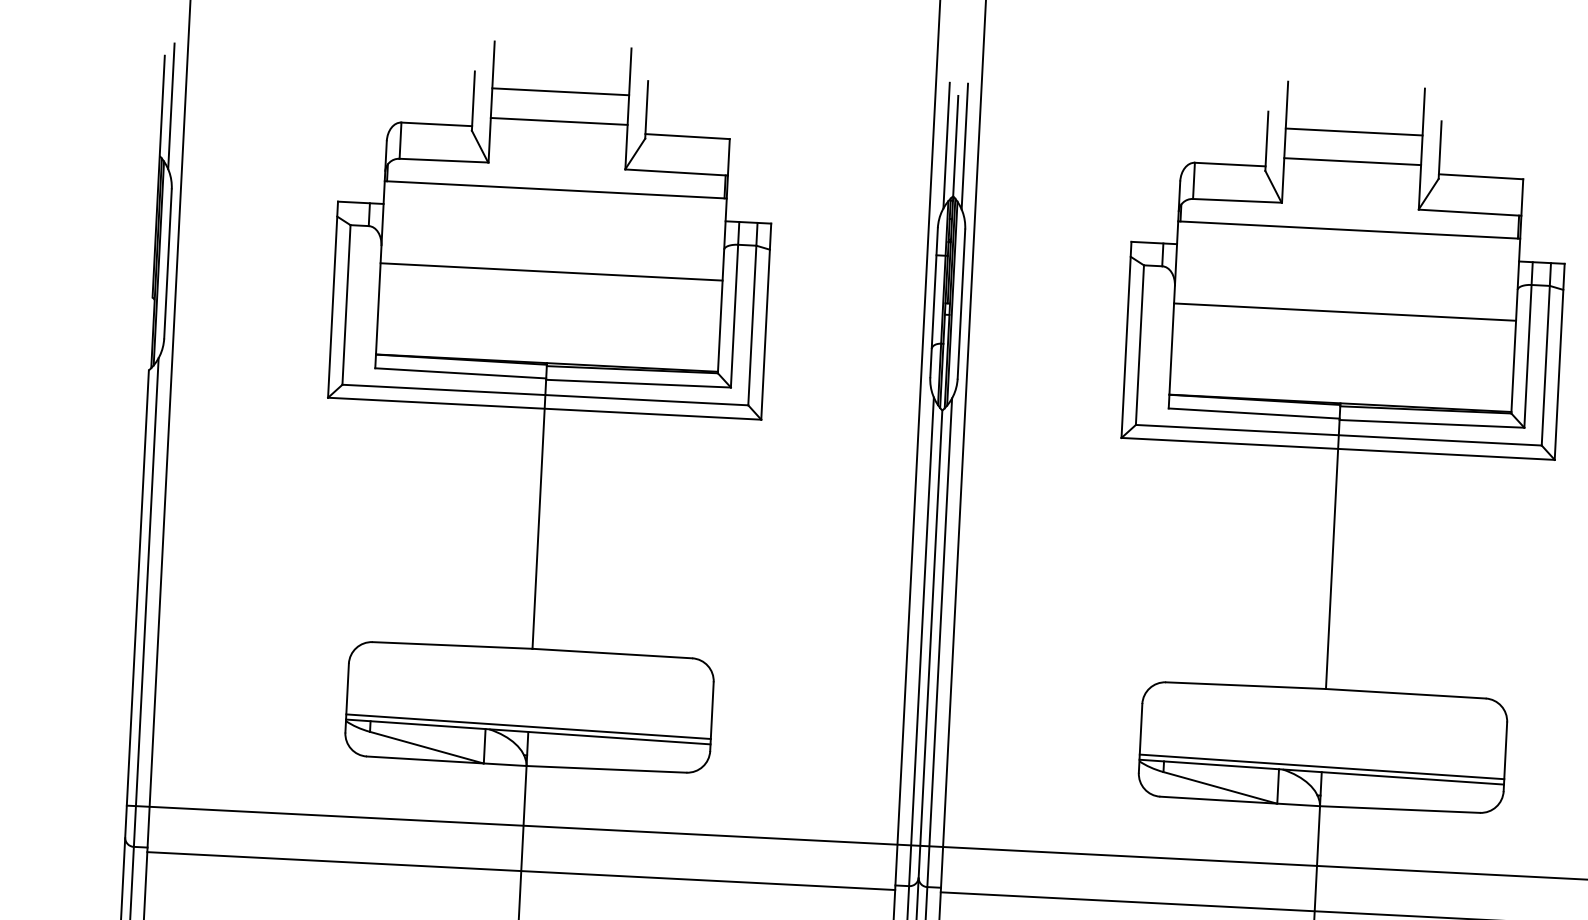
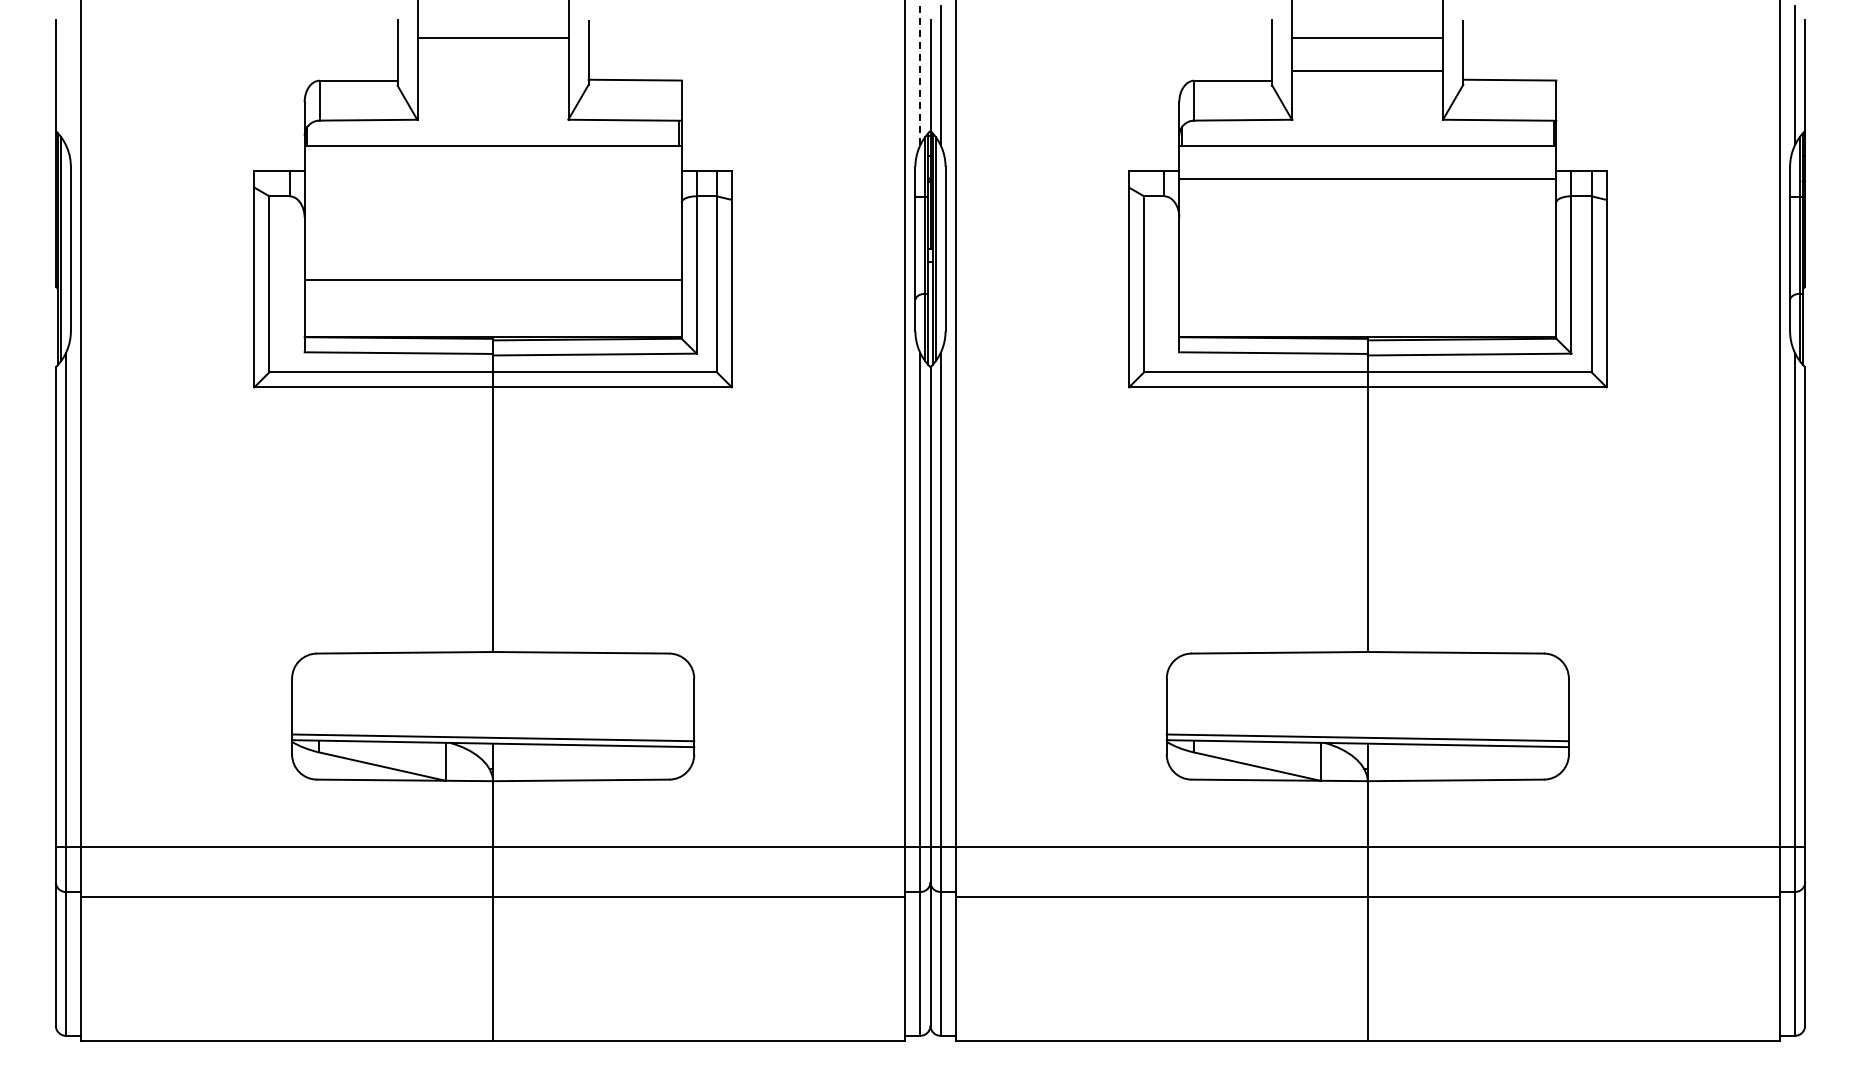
line: (171, 106) -> (65, 75), removed
line: (558, 121) -> (492, 70), removed
line: (946, 145) -> (920, 75), solid -> dashed
line: (551, 271) -> (492, 279), moved
line: (1344, 312) -> (1367, 178), moved

